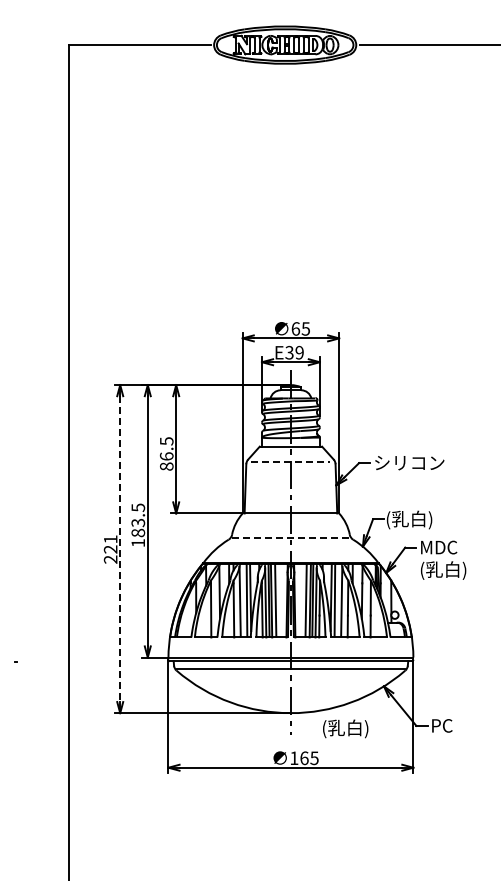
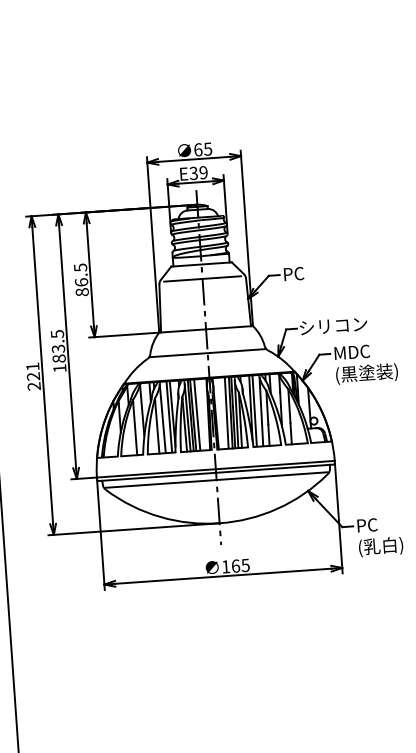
line: (290, 461) -> (202, 278), dashed -> solid
text: (409, 463) -> (317, 272), シリコン -> PC
text: (421, 519) -> (333, 326), (乳白) -> シリコン
line: (291, 537) -> (208, 352), dashed -> solid
line: (120, 549) -> (43, 375), dashed -> solid
text: (455, 570) -> (369, 373), (乳白) -> (黒塗装)
text: (345, 728) -> (380, 546), moved

